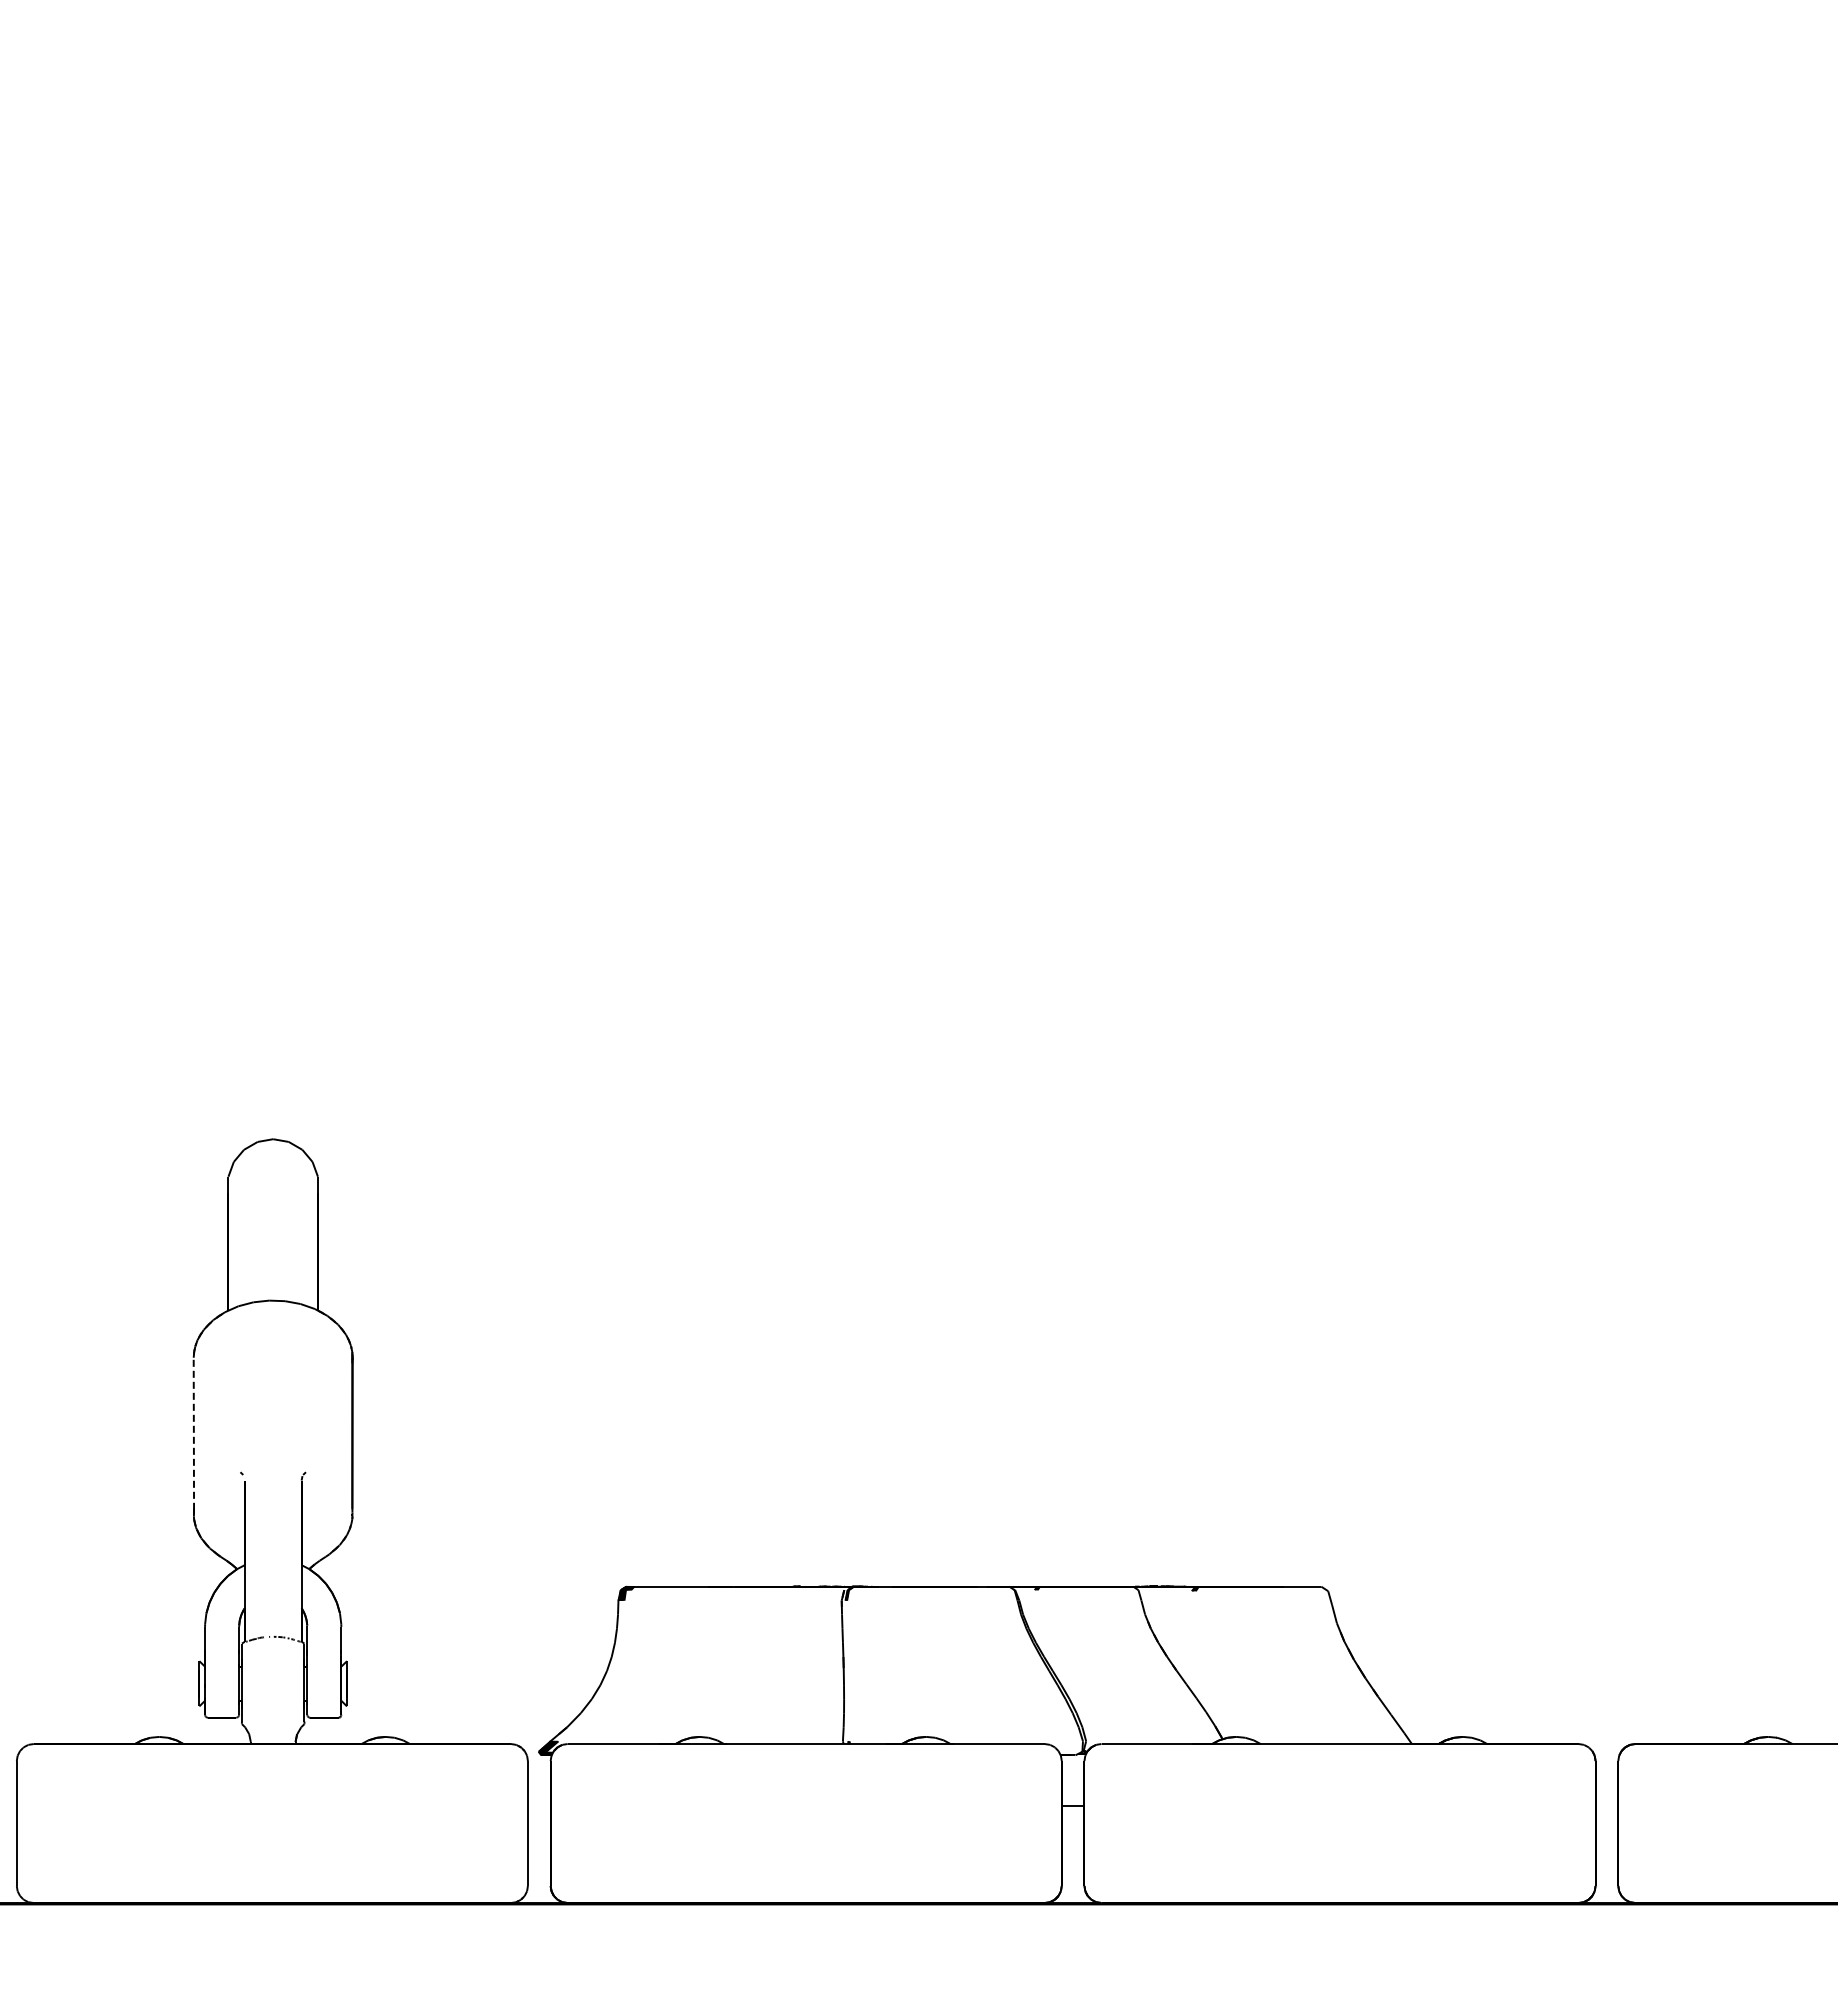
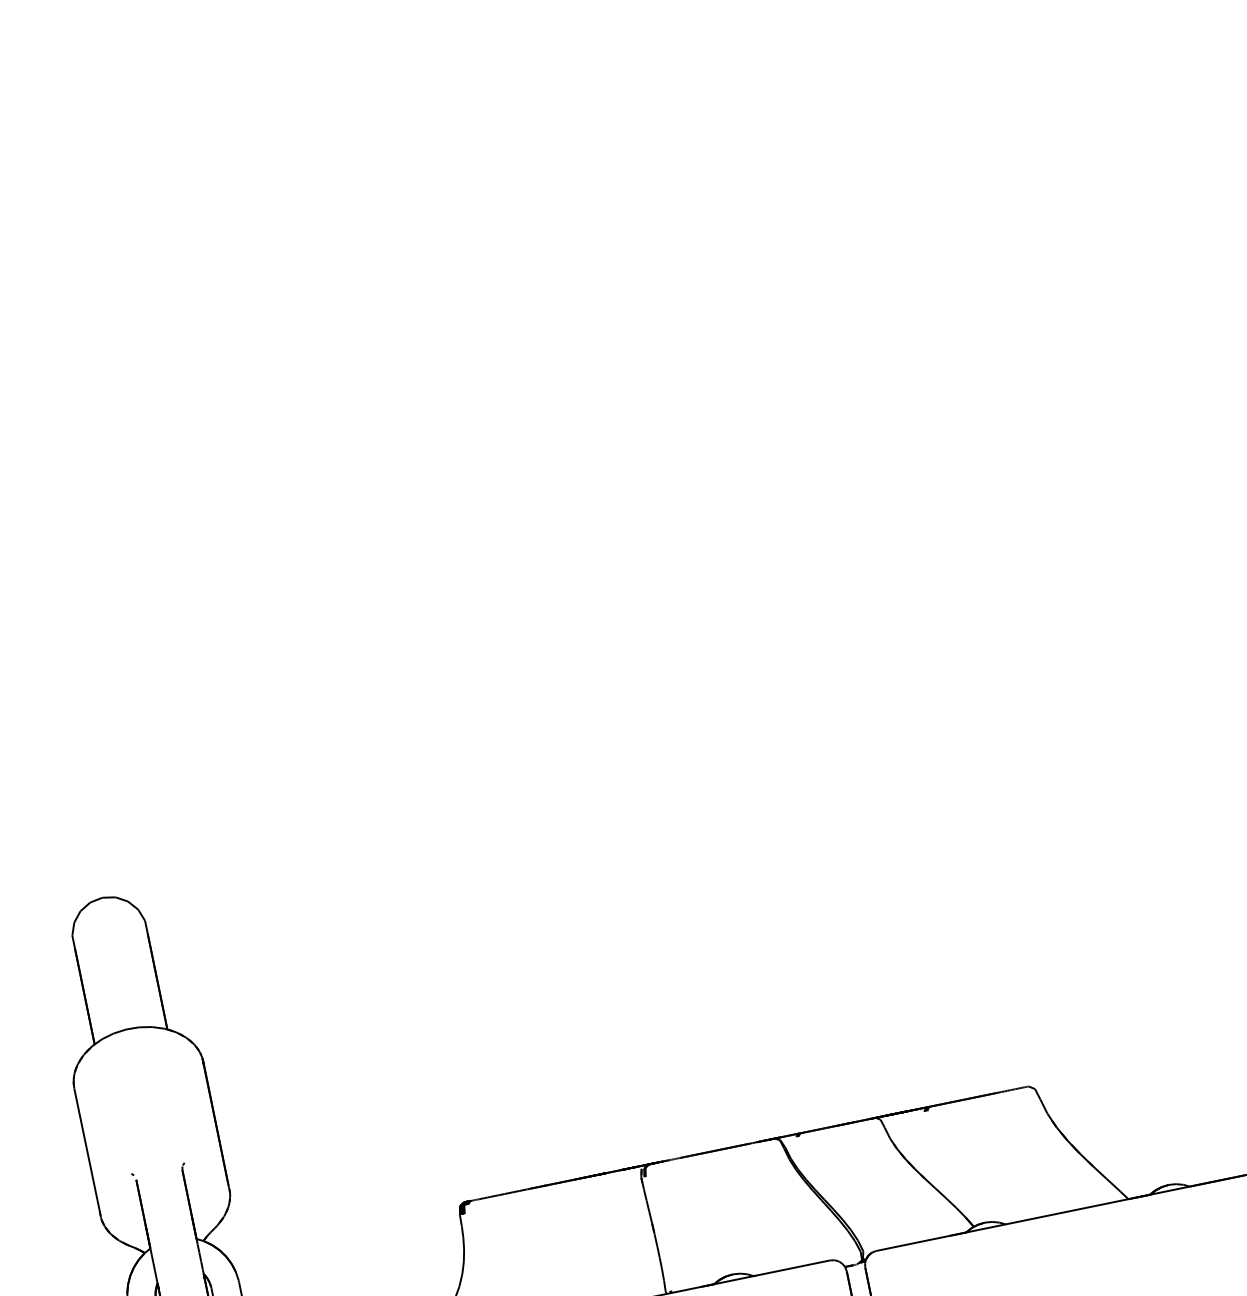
line: (193, 1433) -> (86, 1150), dashed -> solid

